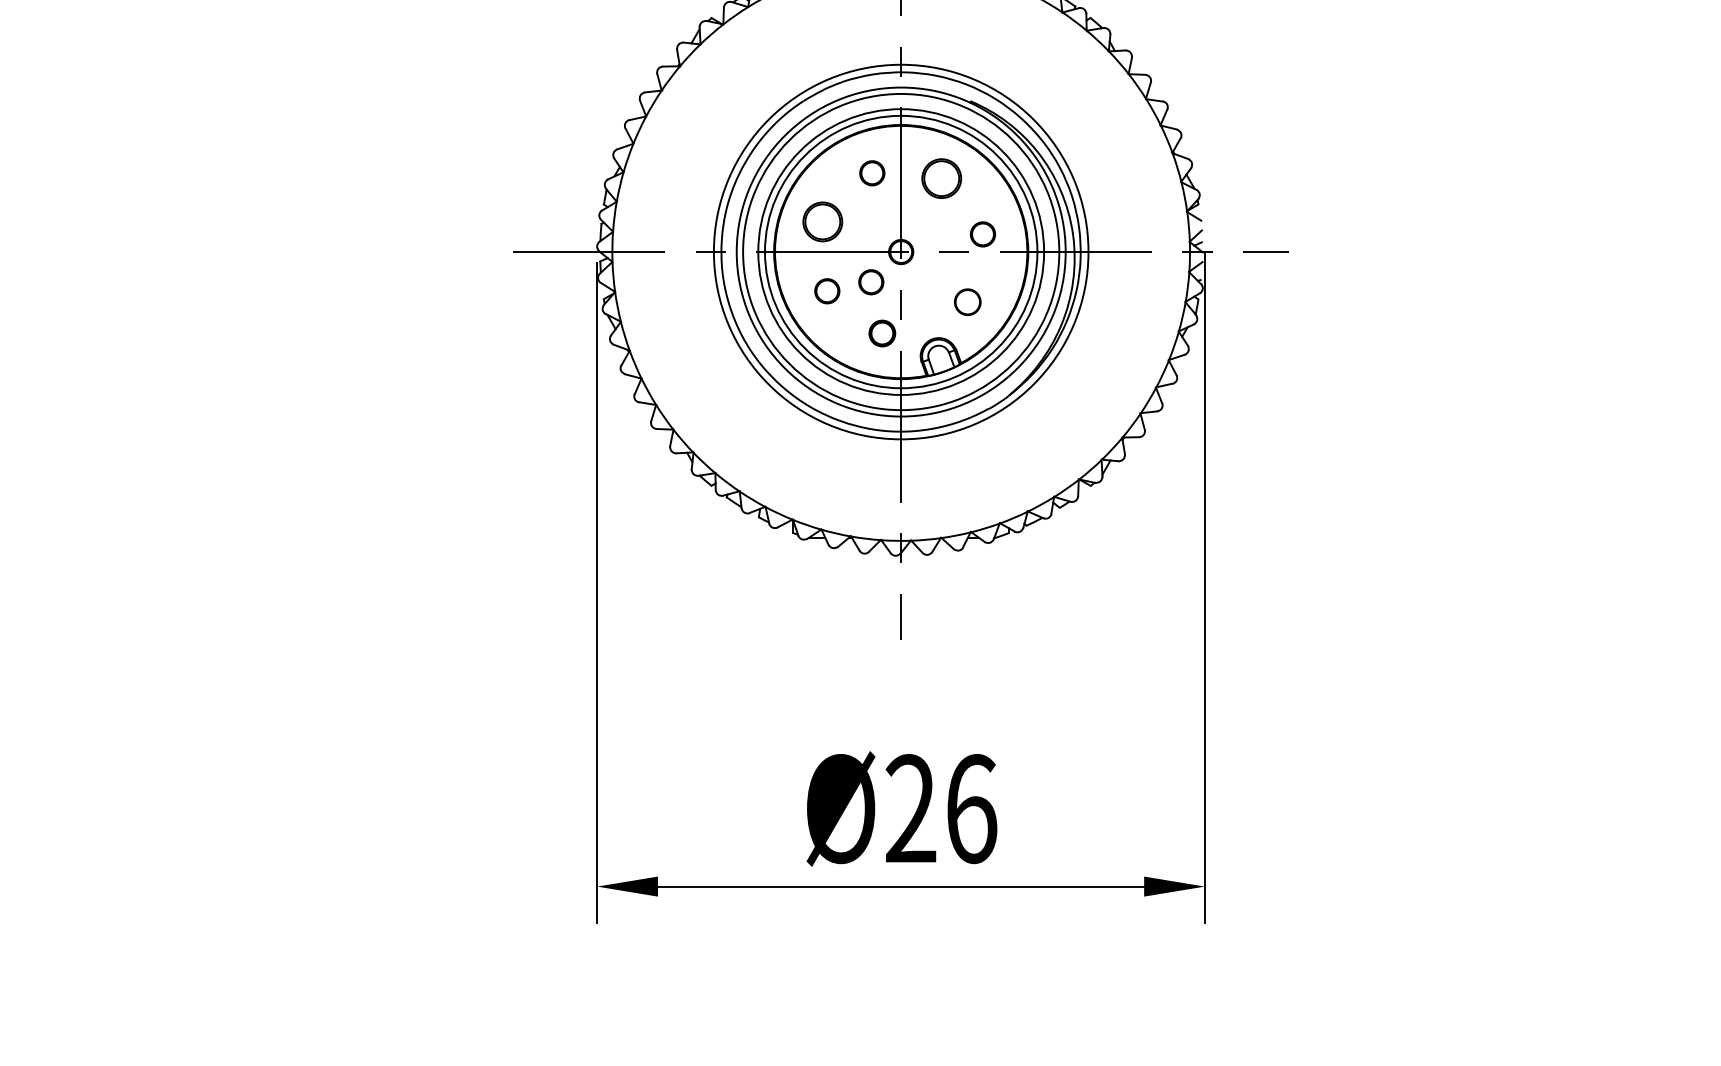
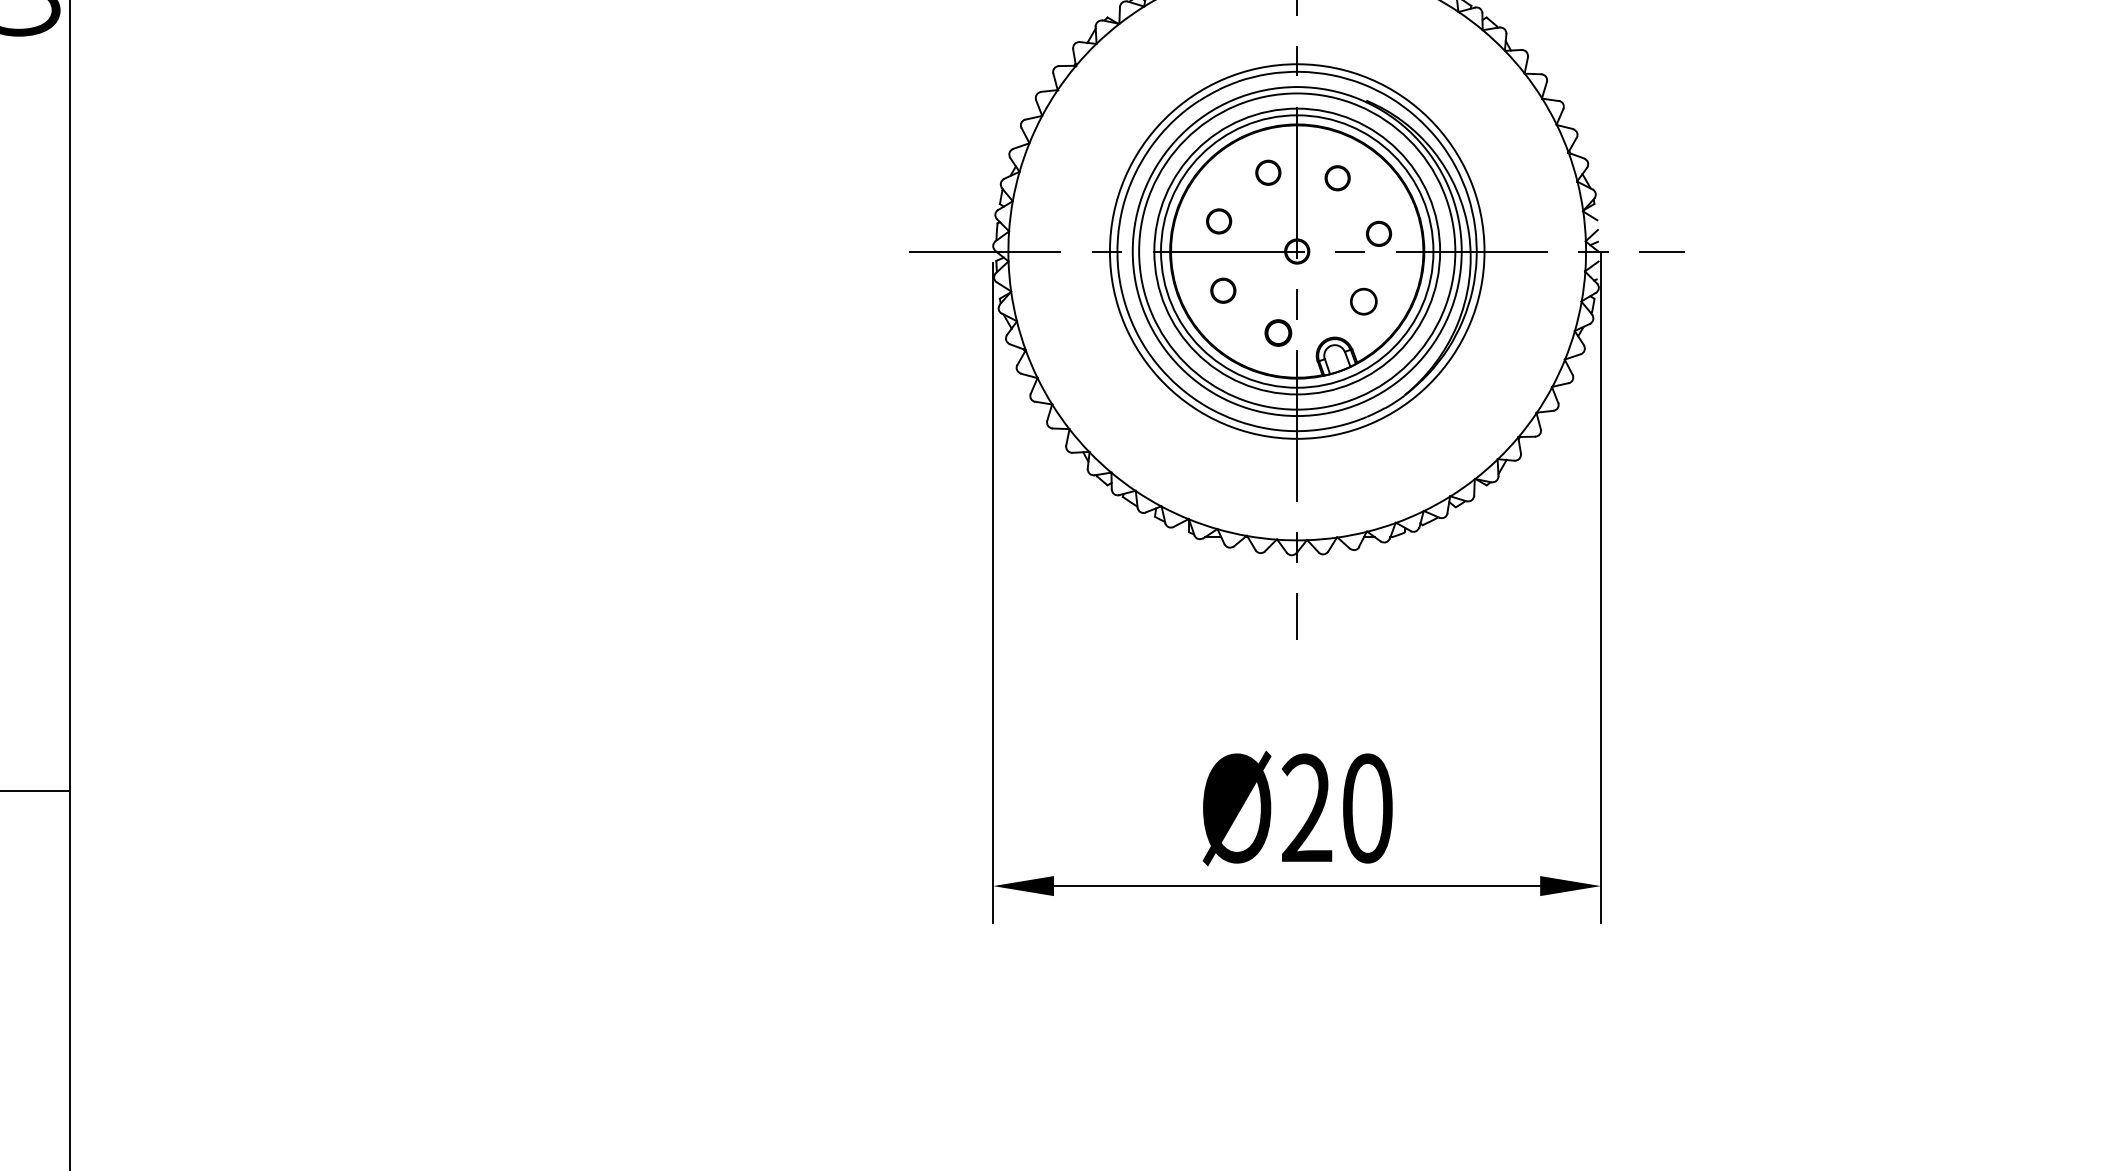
circle: (941, 179) -> (1337, 178), size x0.62
circle: (823, 222) -> (1219, 221), size x0.62
circle: (871, 282) -> (1267, 281), removed
text: (972, 809) -> (1368, 808), Ø26 -> Ø20

